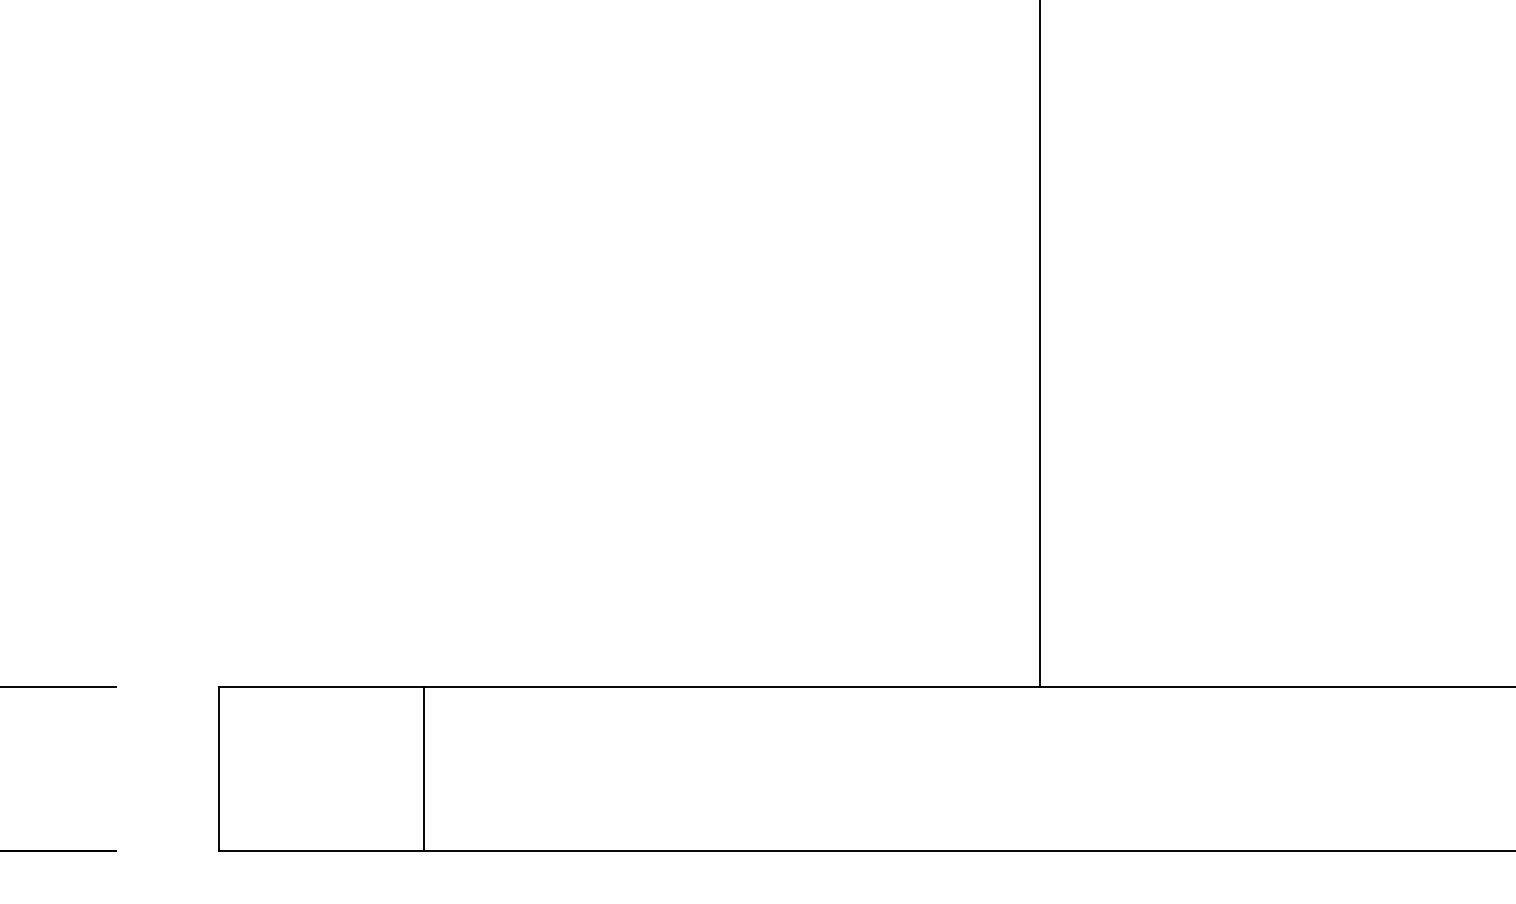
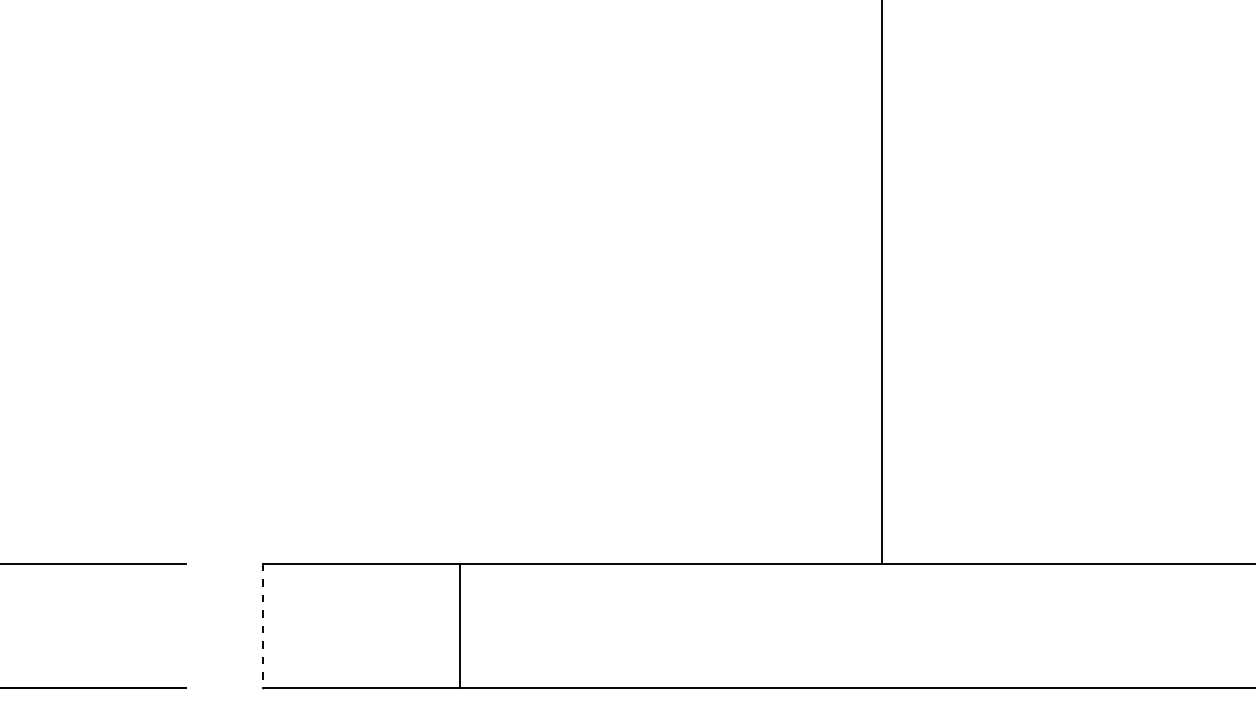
line: (219, 768) -> (263, 625), solid -> dashed
line: (423, 768) -> (459, 625), moved

